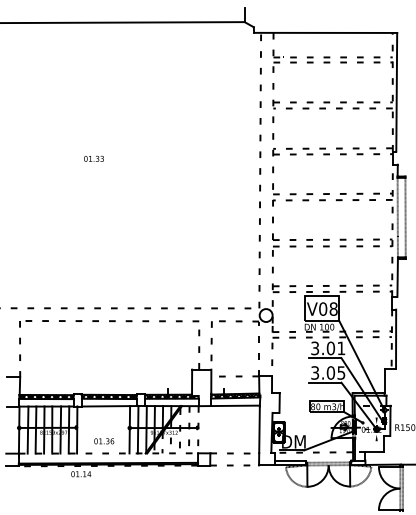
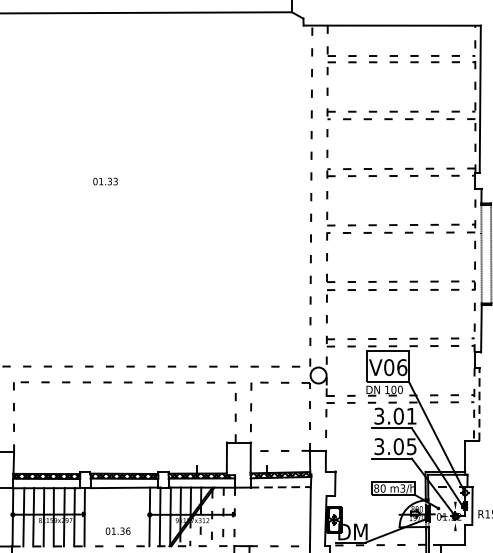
text: (333, 308) -> (401, 366), V08 -> V06
line: (396, 338) -> (479, 403), solid -> dashed
line: (236, 405) -> (281, 486), solid -> dashed

